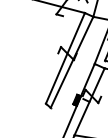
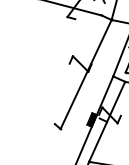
line: (64, 58) -> (77, 69), removed

